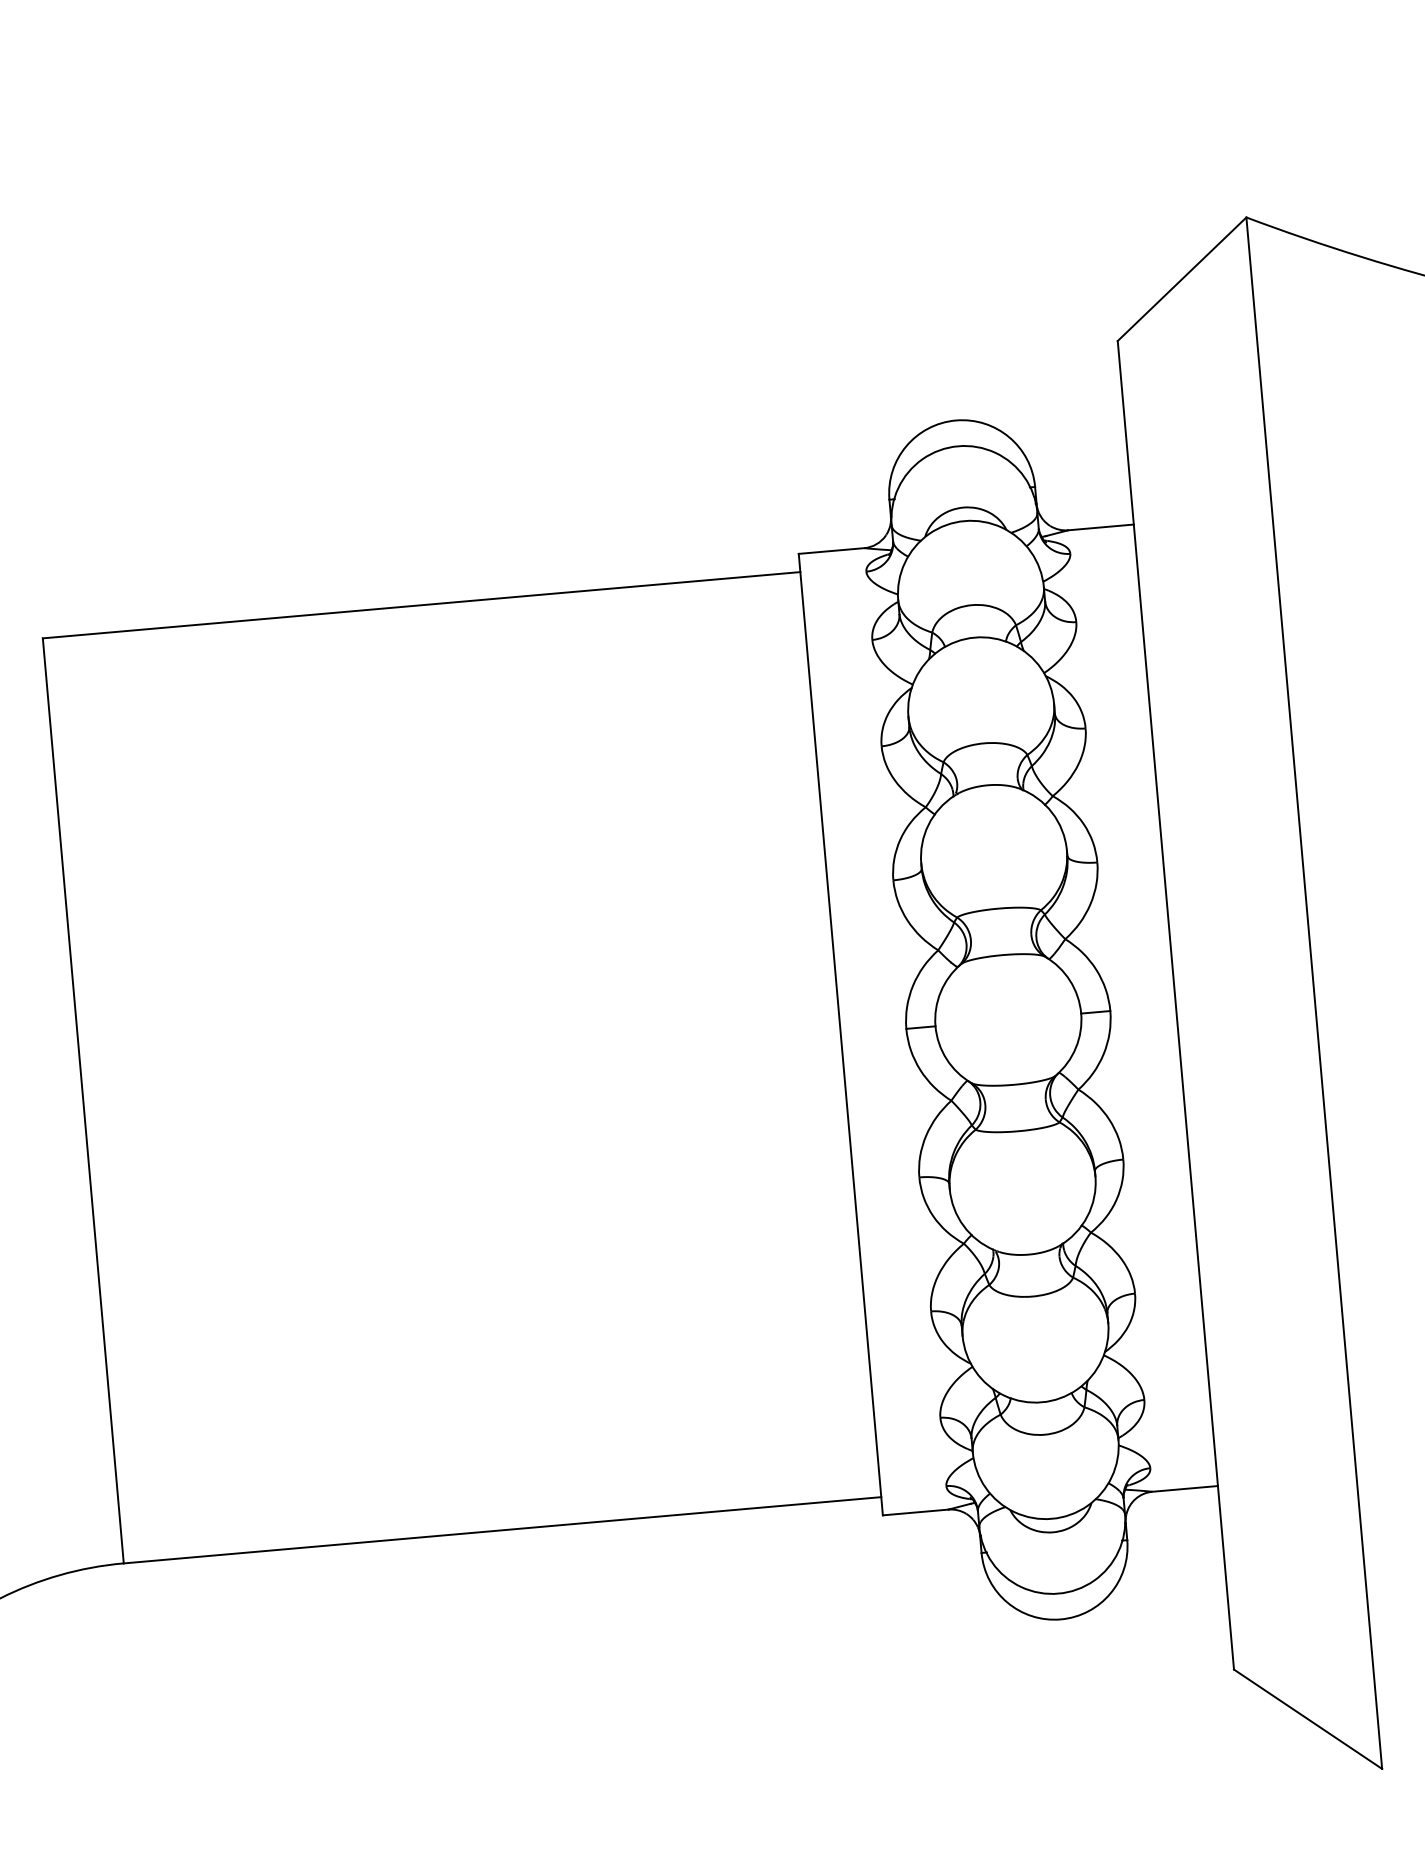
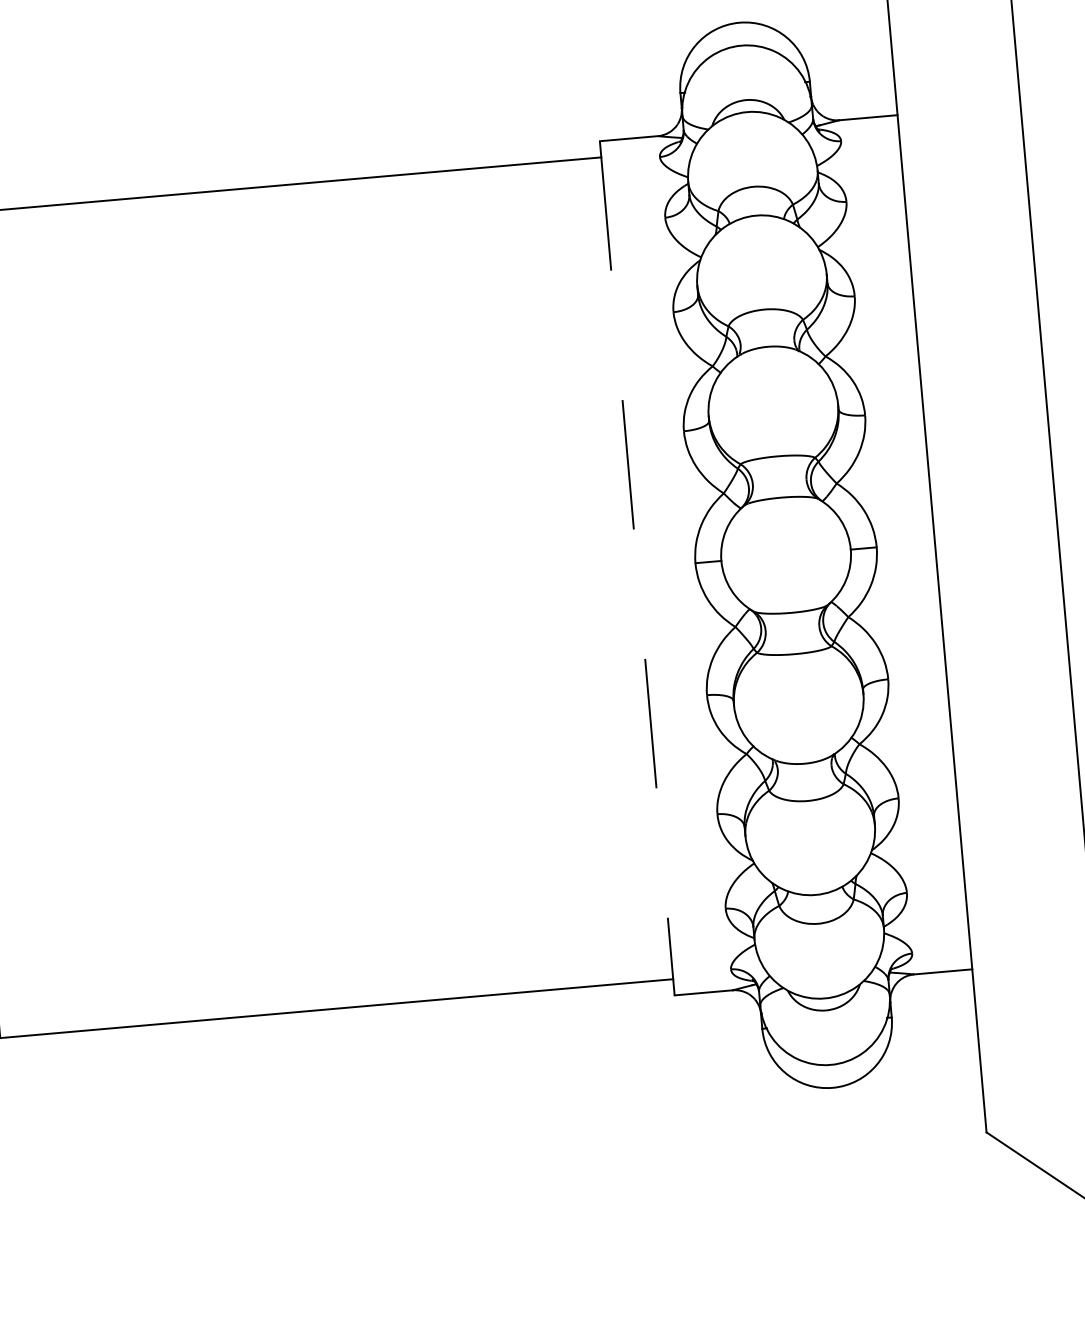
line: (840, 1034) -> (636, 568), solid -> dashed

